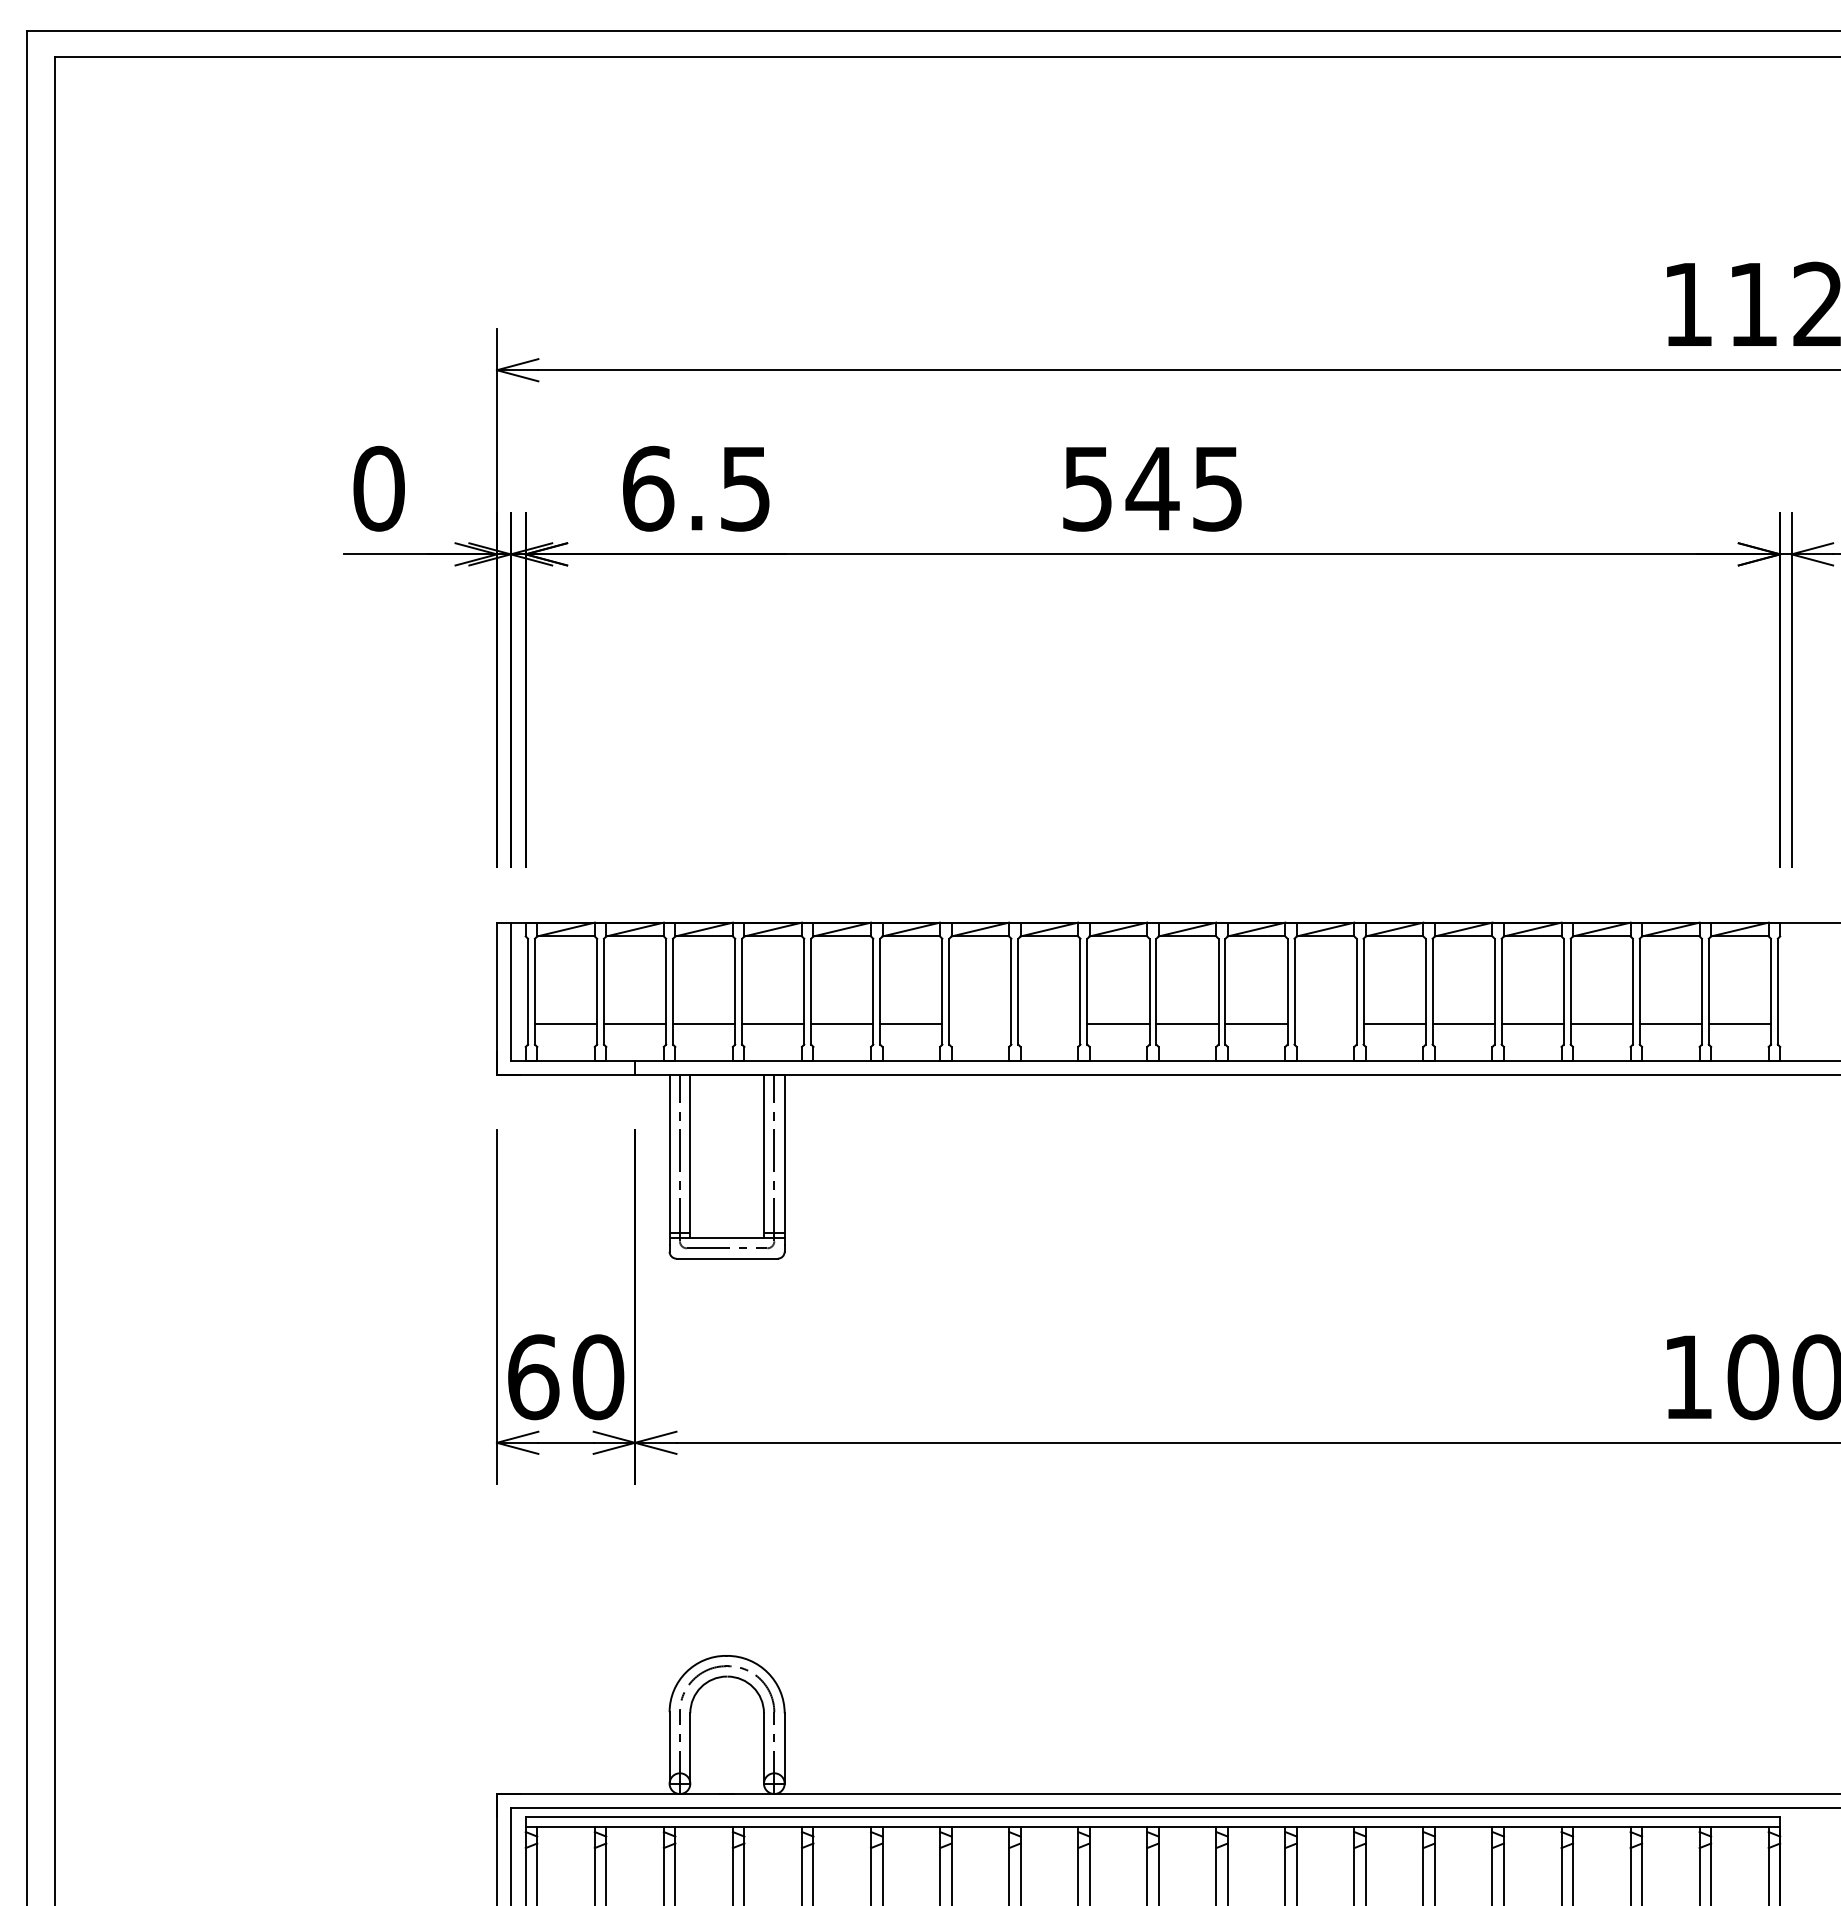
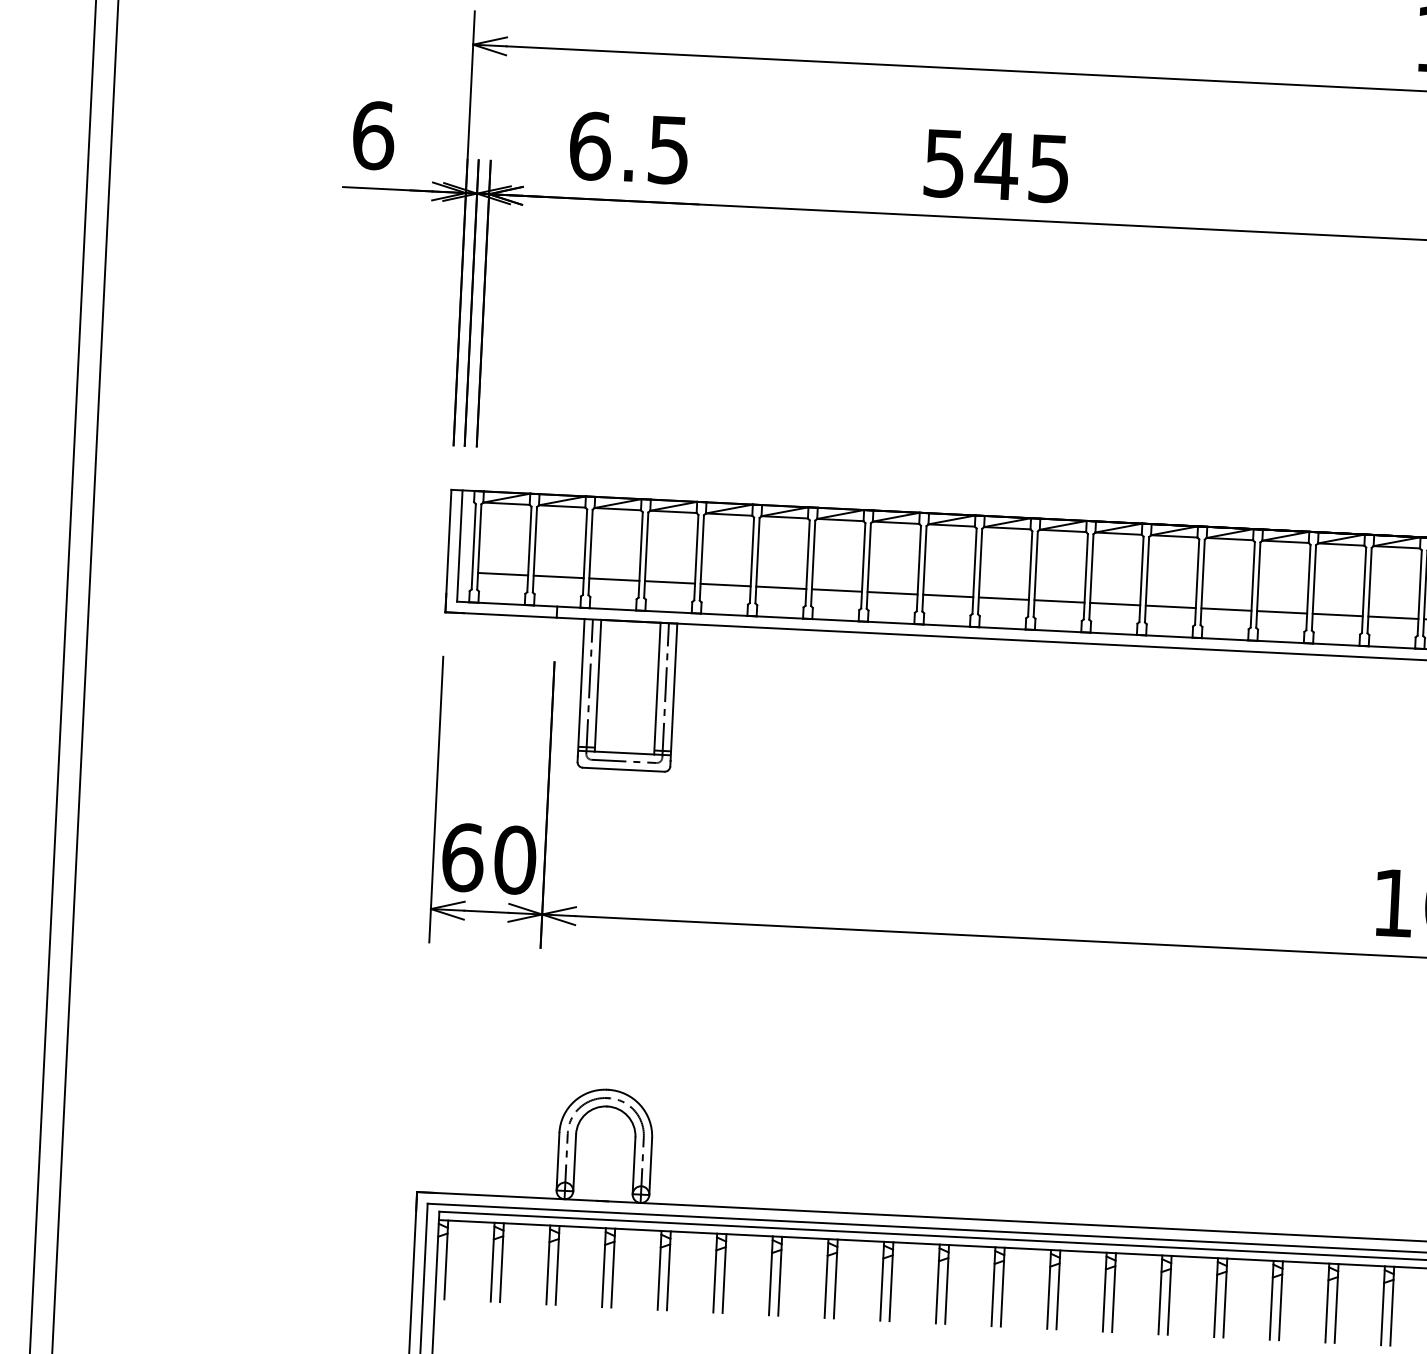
text: (379, 488) -> (373, 135), 0 -> 6
line: (980, 1023) -> (837, 590), added
line: (1049, 1023) -> (892, 592), added
line: (1325, 1023) -> (1115, 603), added

